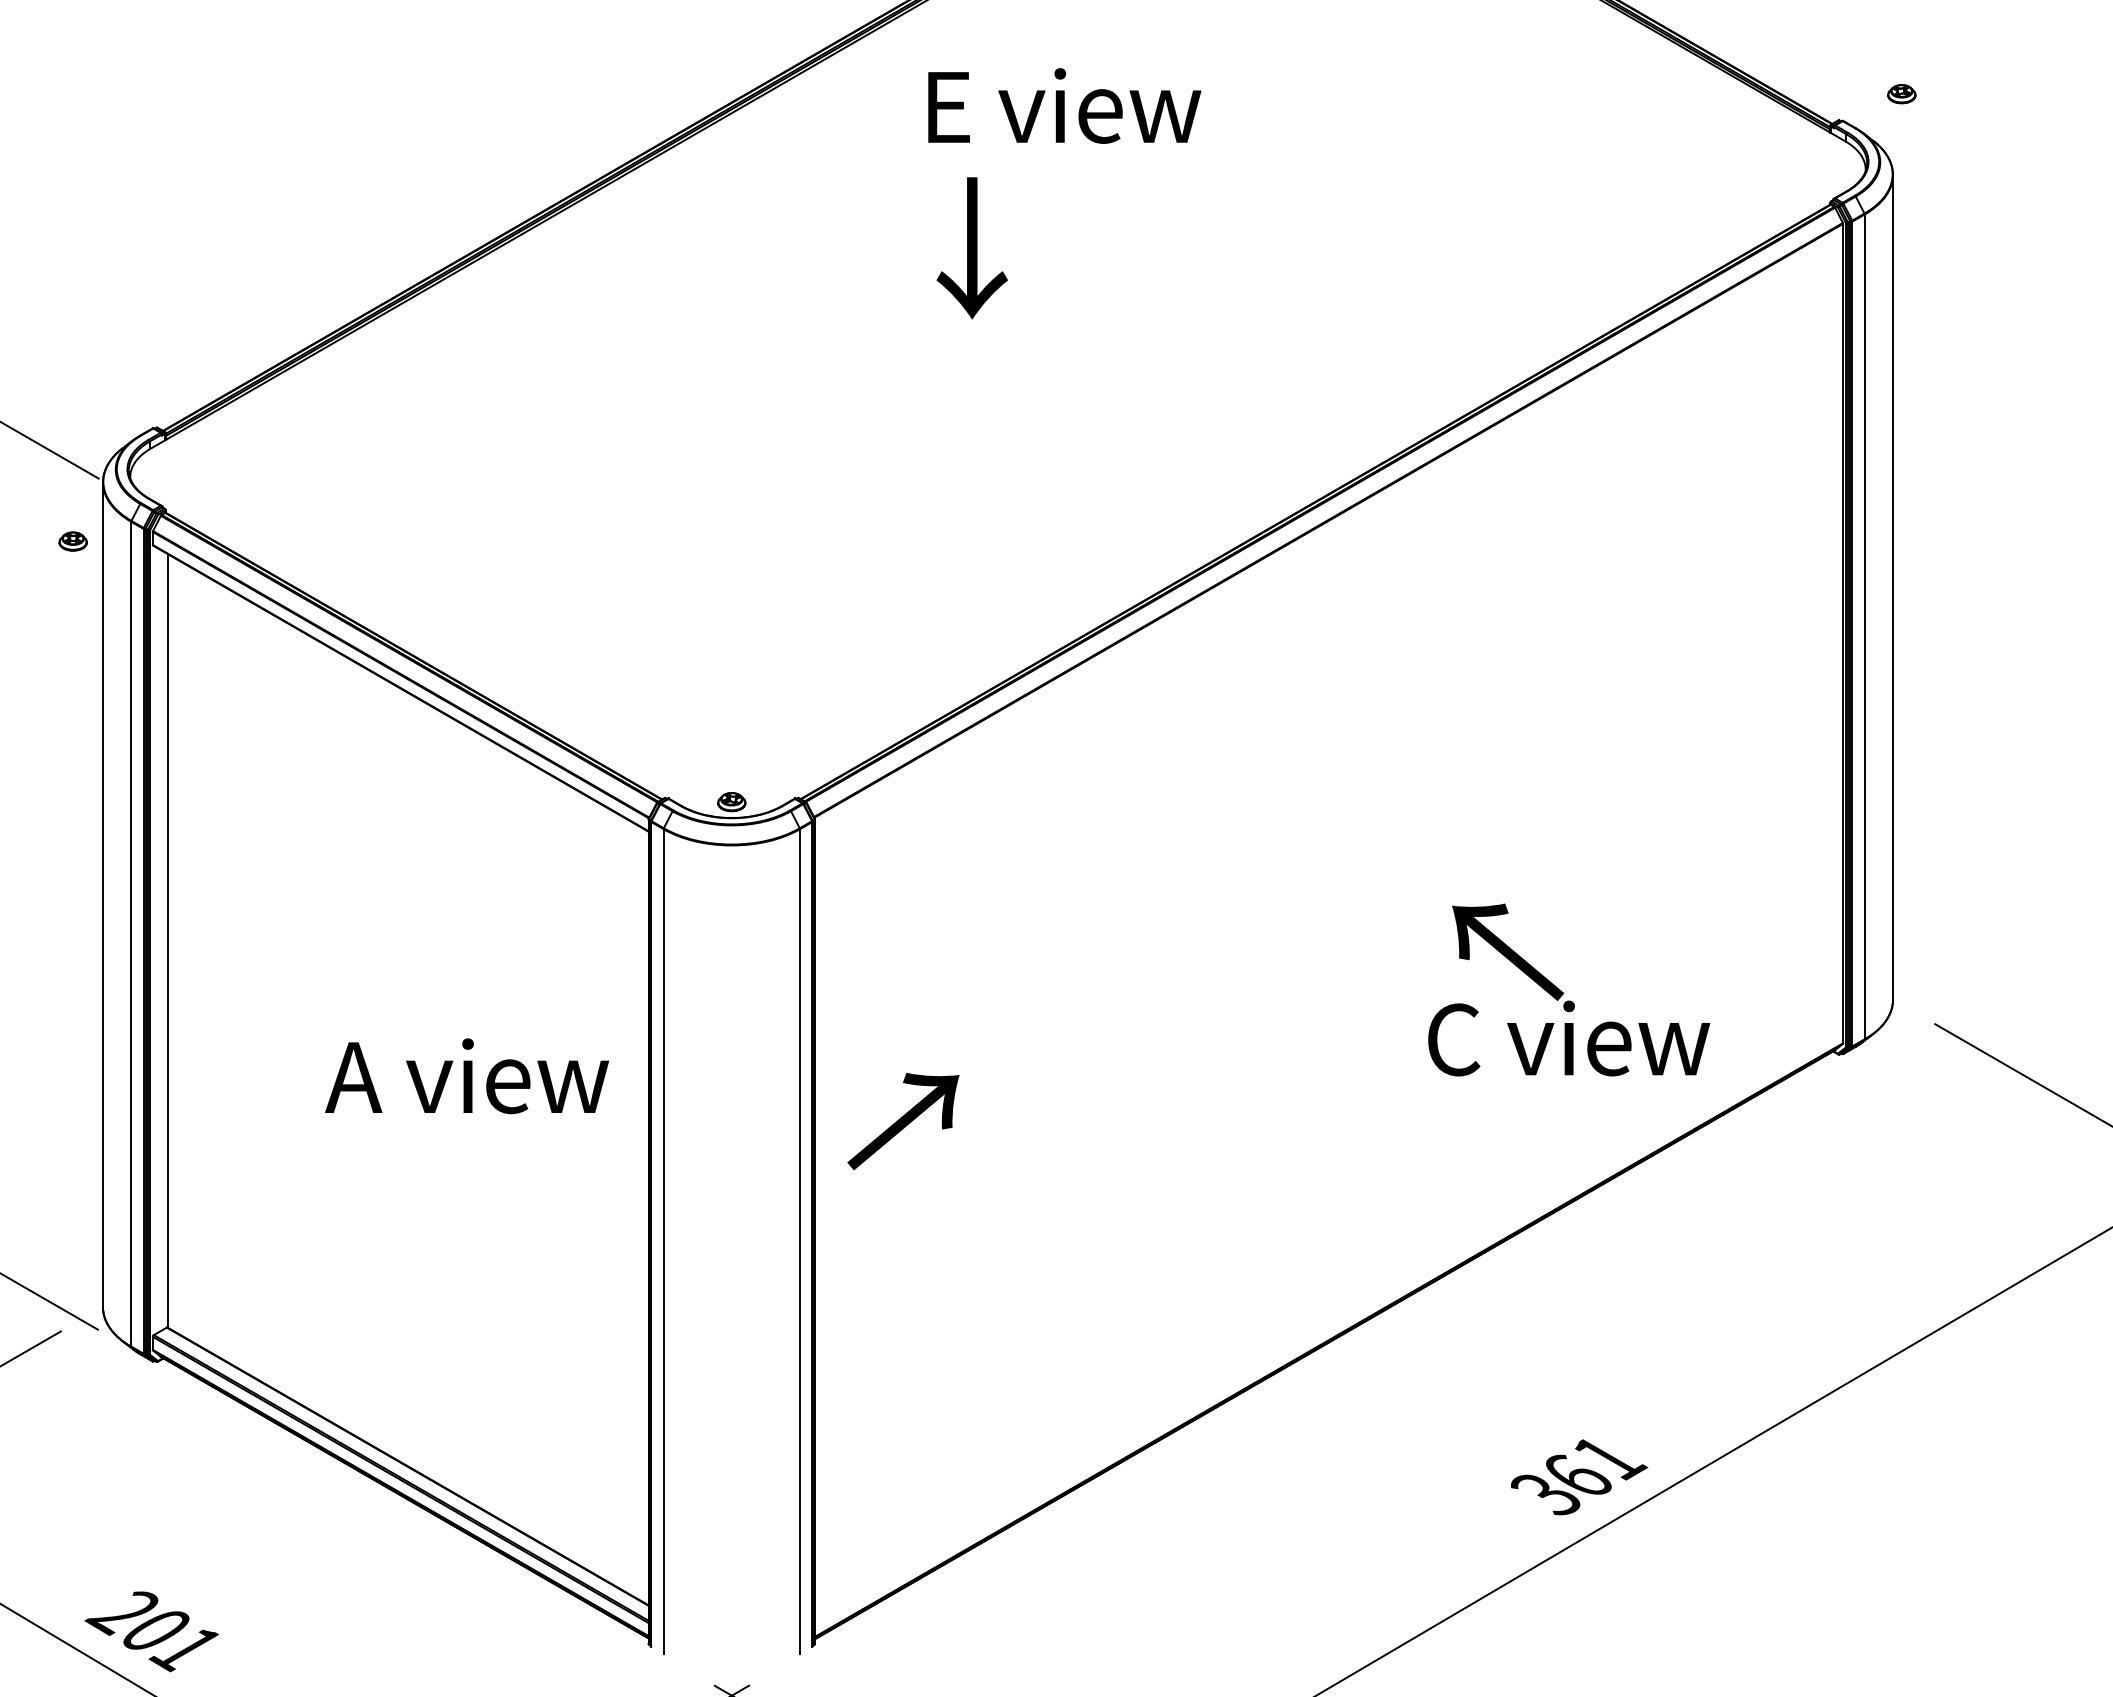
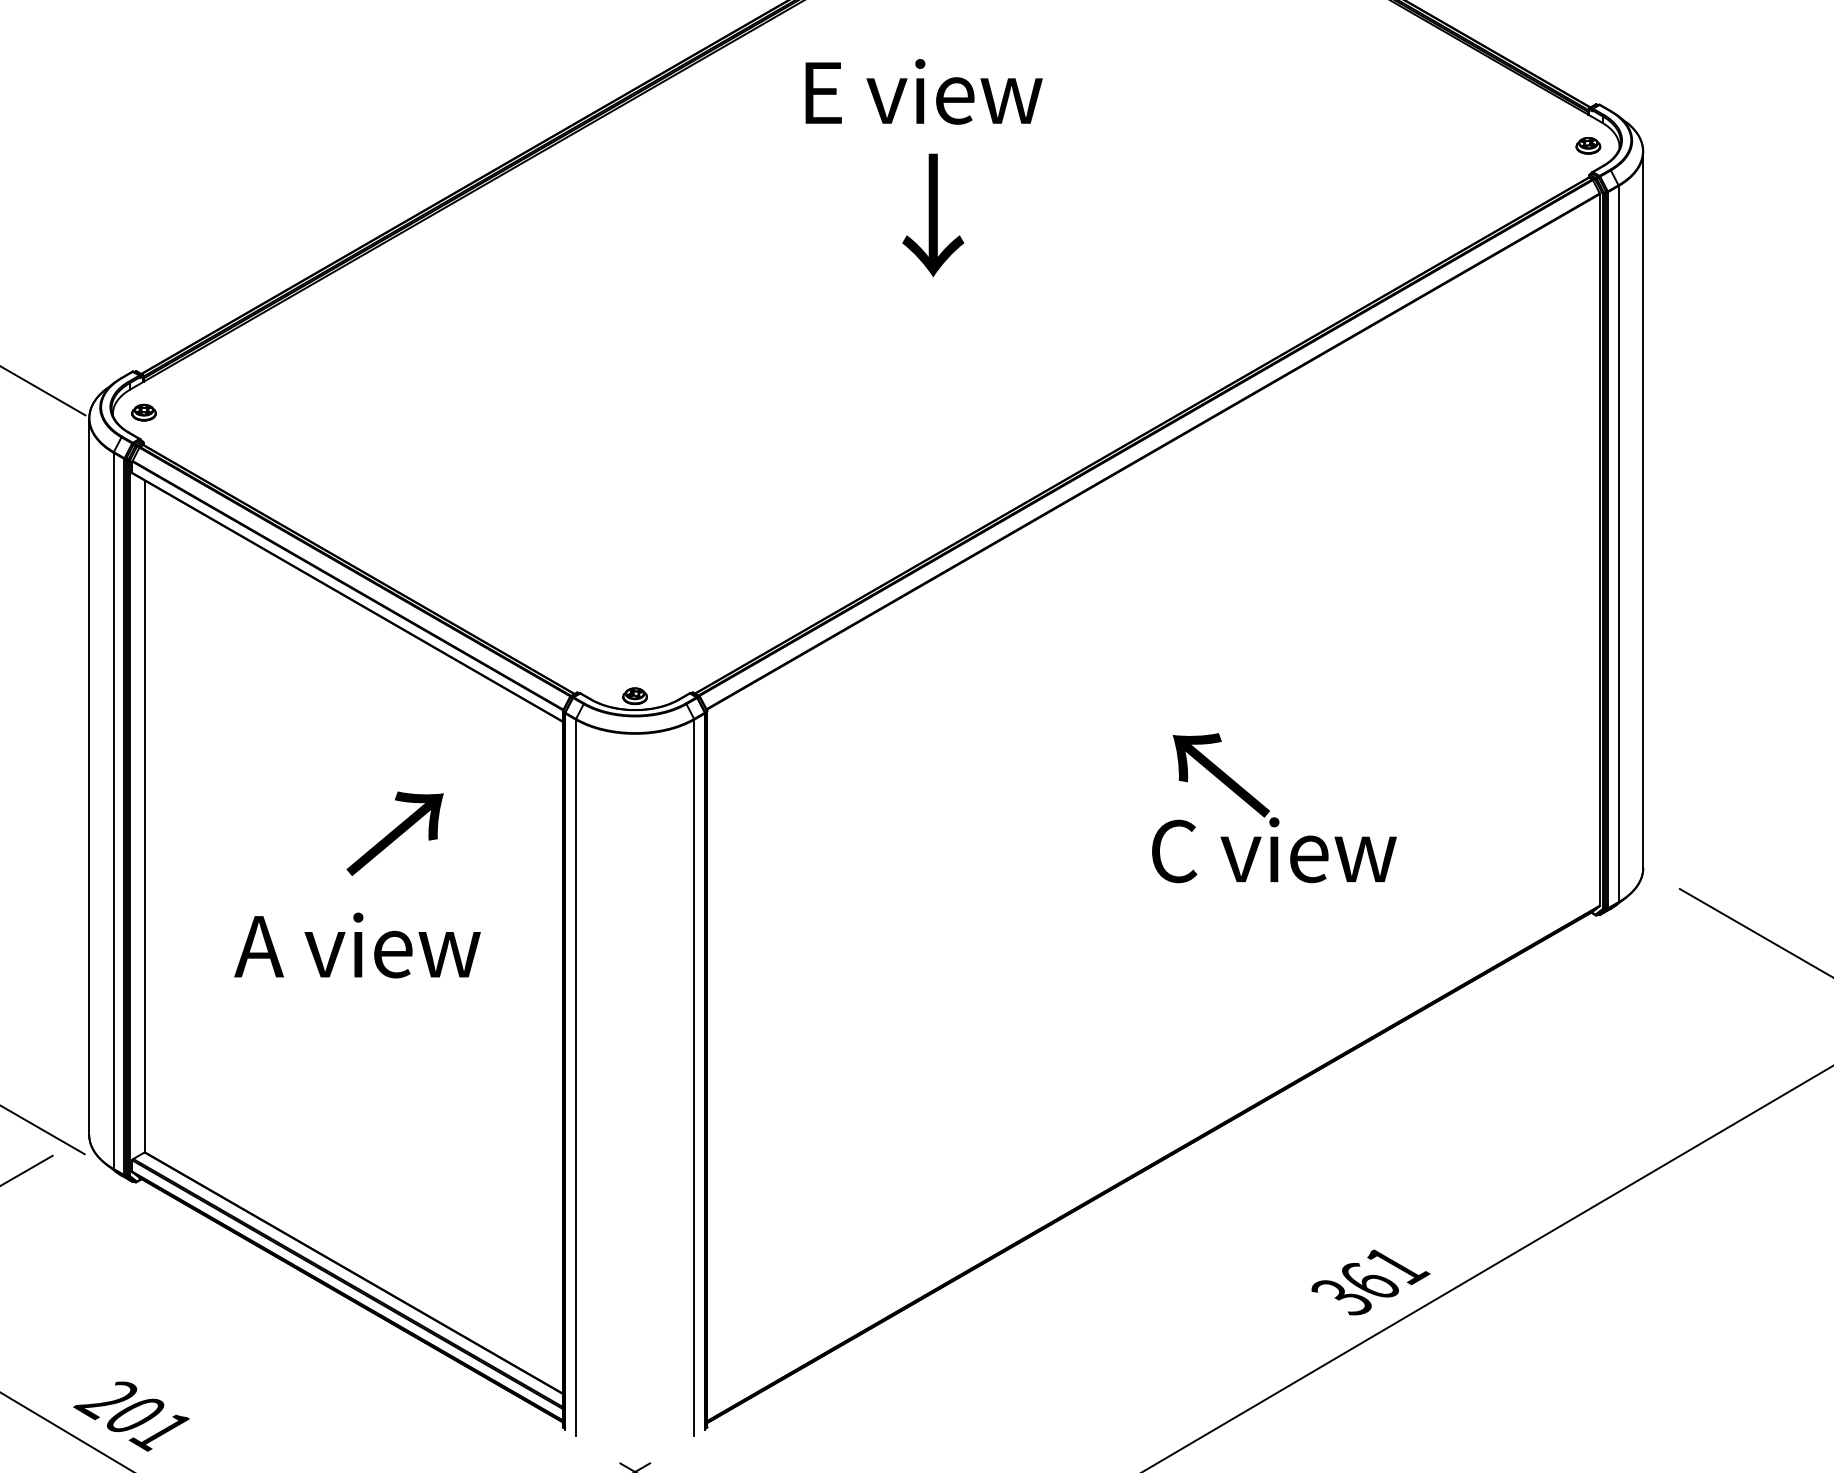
part: (1901, 94) -> (1588, 146), moved
text: (971, 248) -> (932, 215), moved
part: (72, 541) -> (143, 412), moved
text: (1569, 989) -> (1274, 807), moved
text: (466, 1076) -> (357, 945), moved
text: (903, 1121) -> (395, 833), moved

